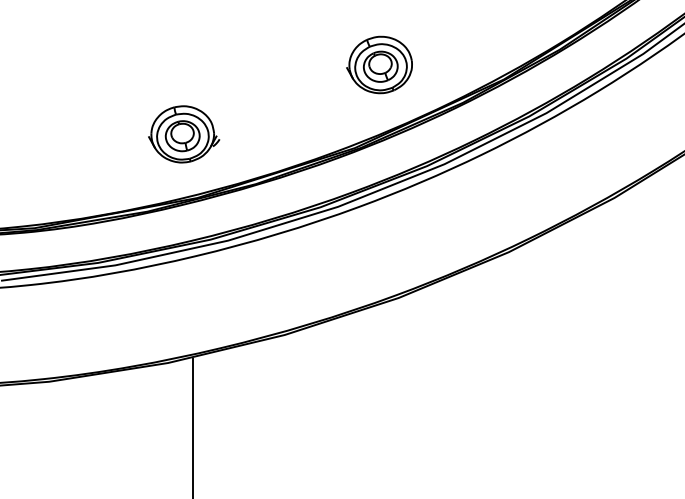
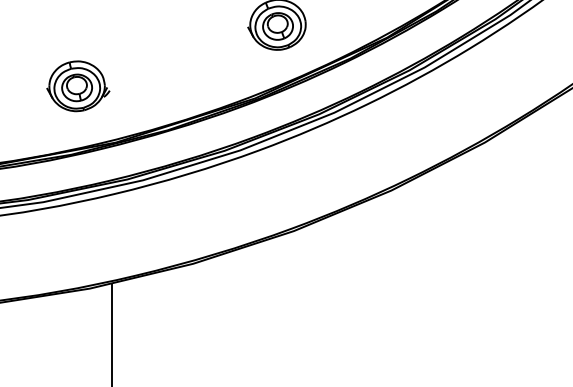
part: (184, 134) -> (78, 86), moved

